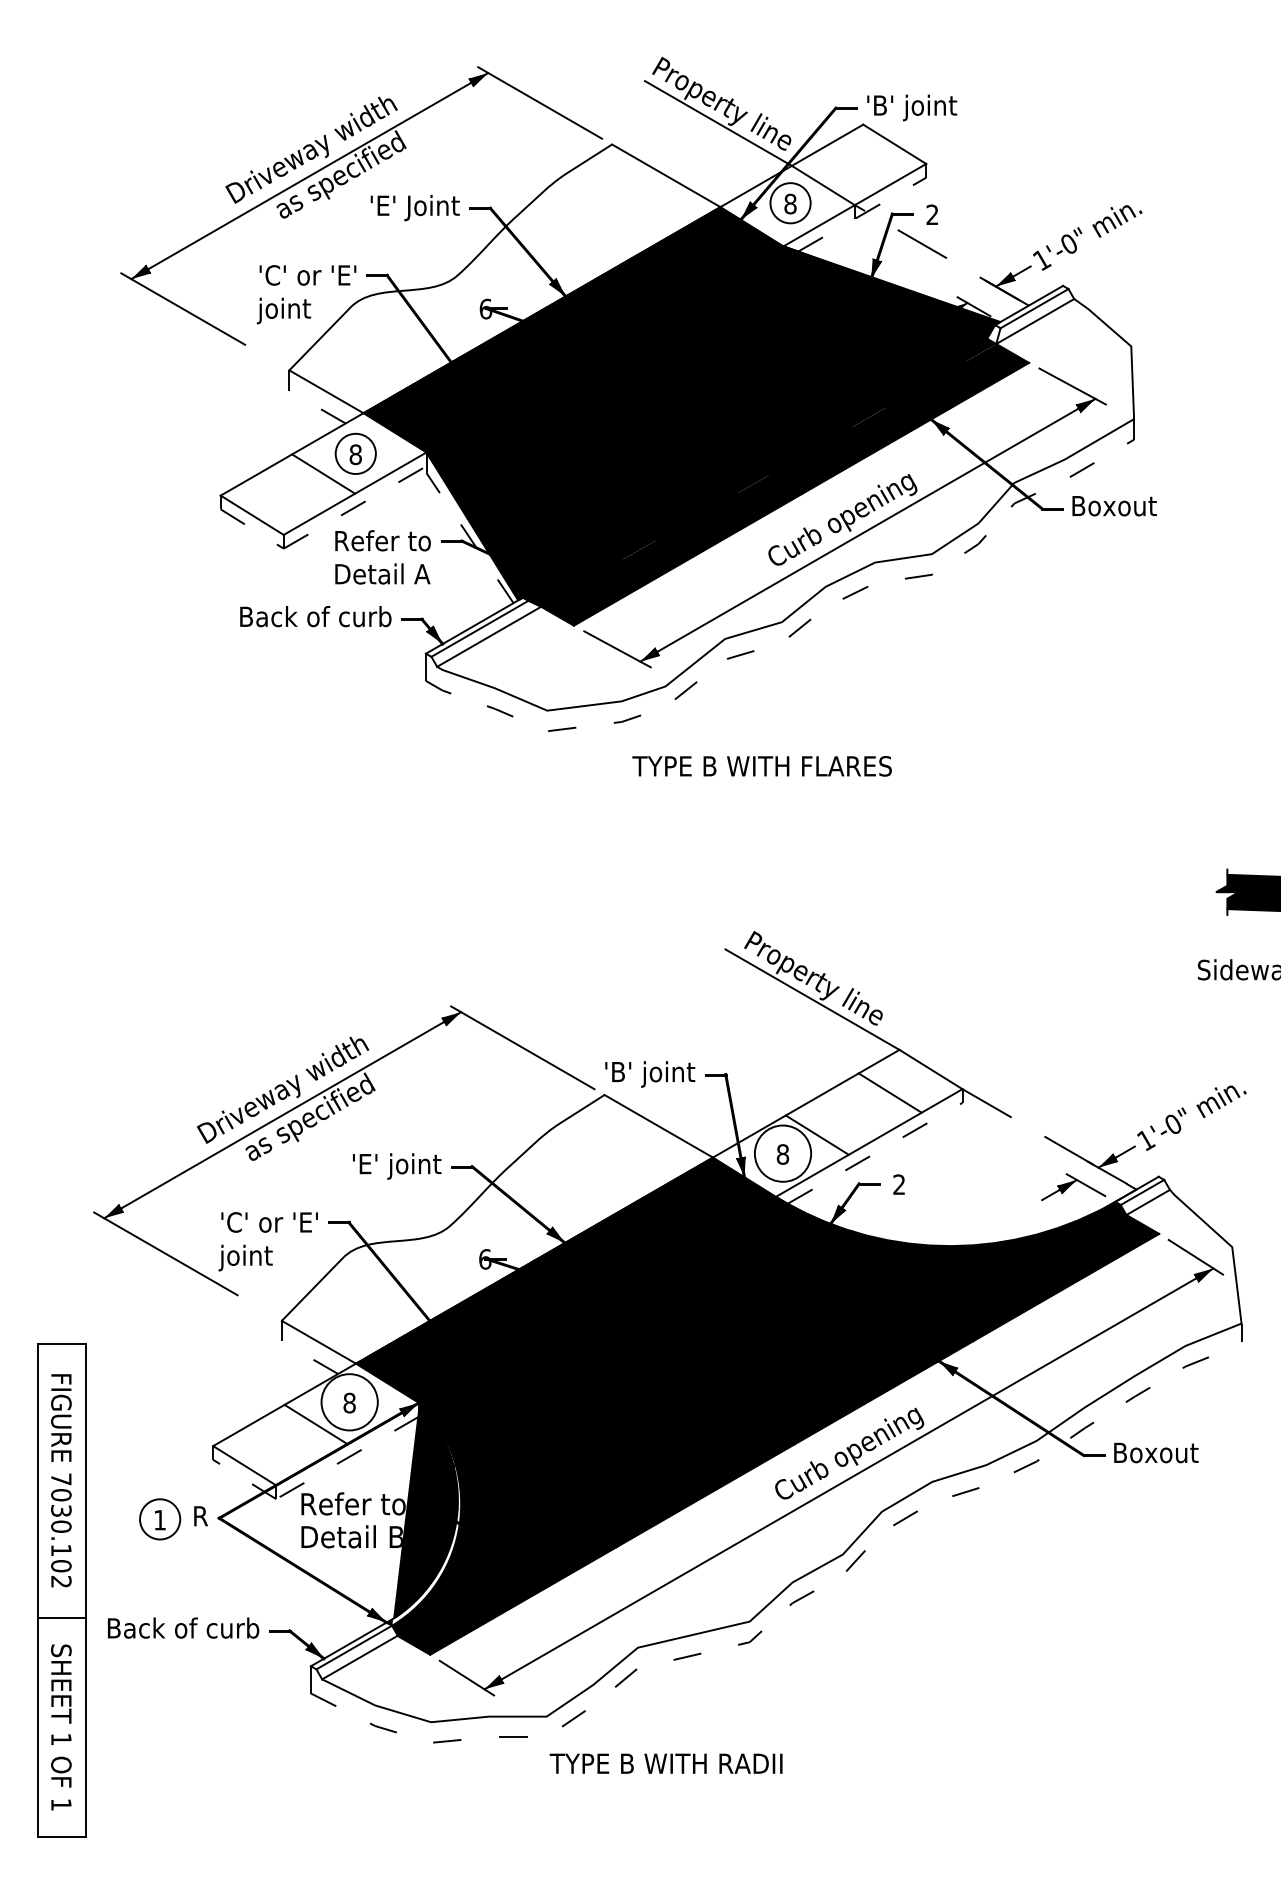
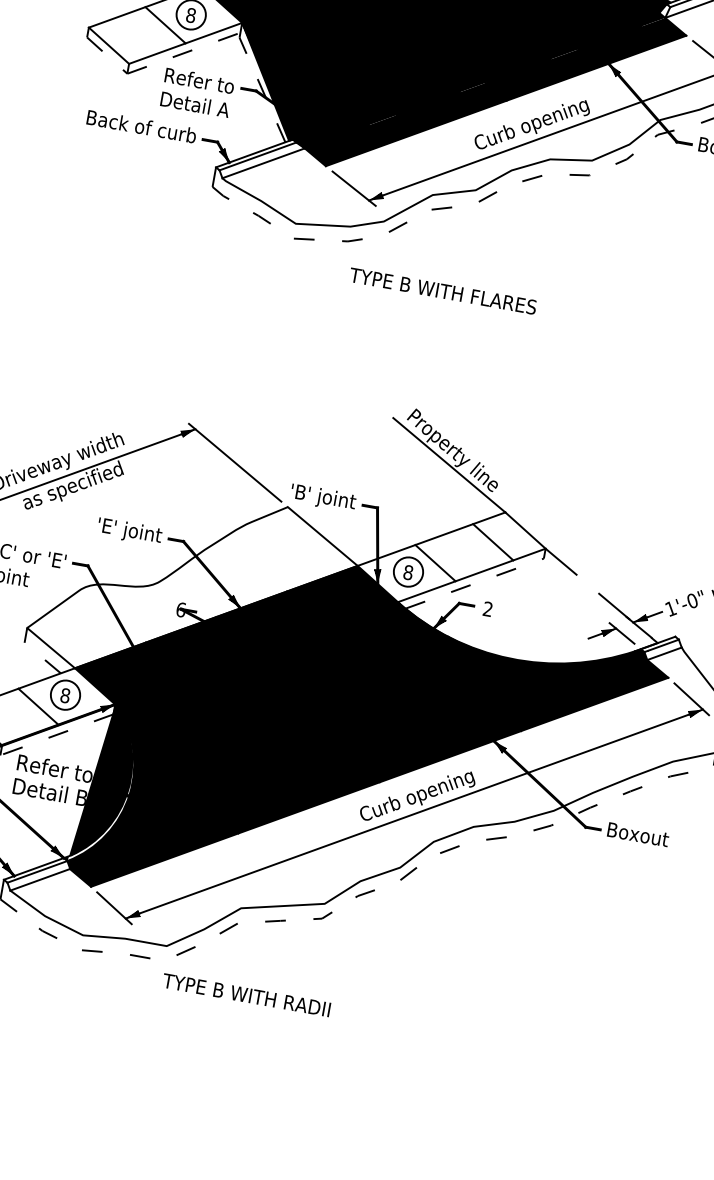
circle: (782, 1153) -> (408, 571), size x0.71
circle: (349, 1402) -> (65, 695), size x0.71

